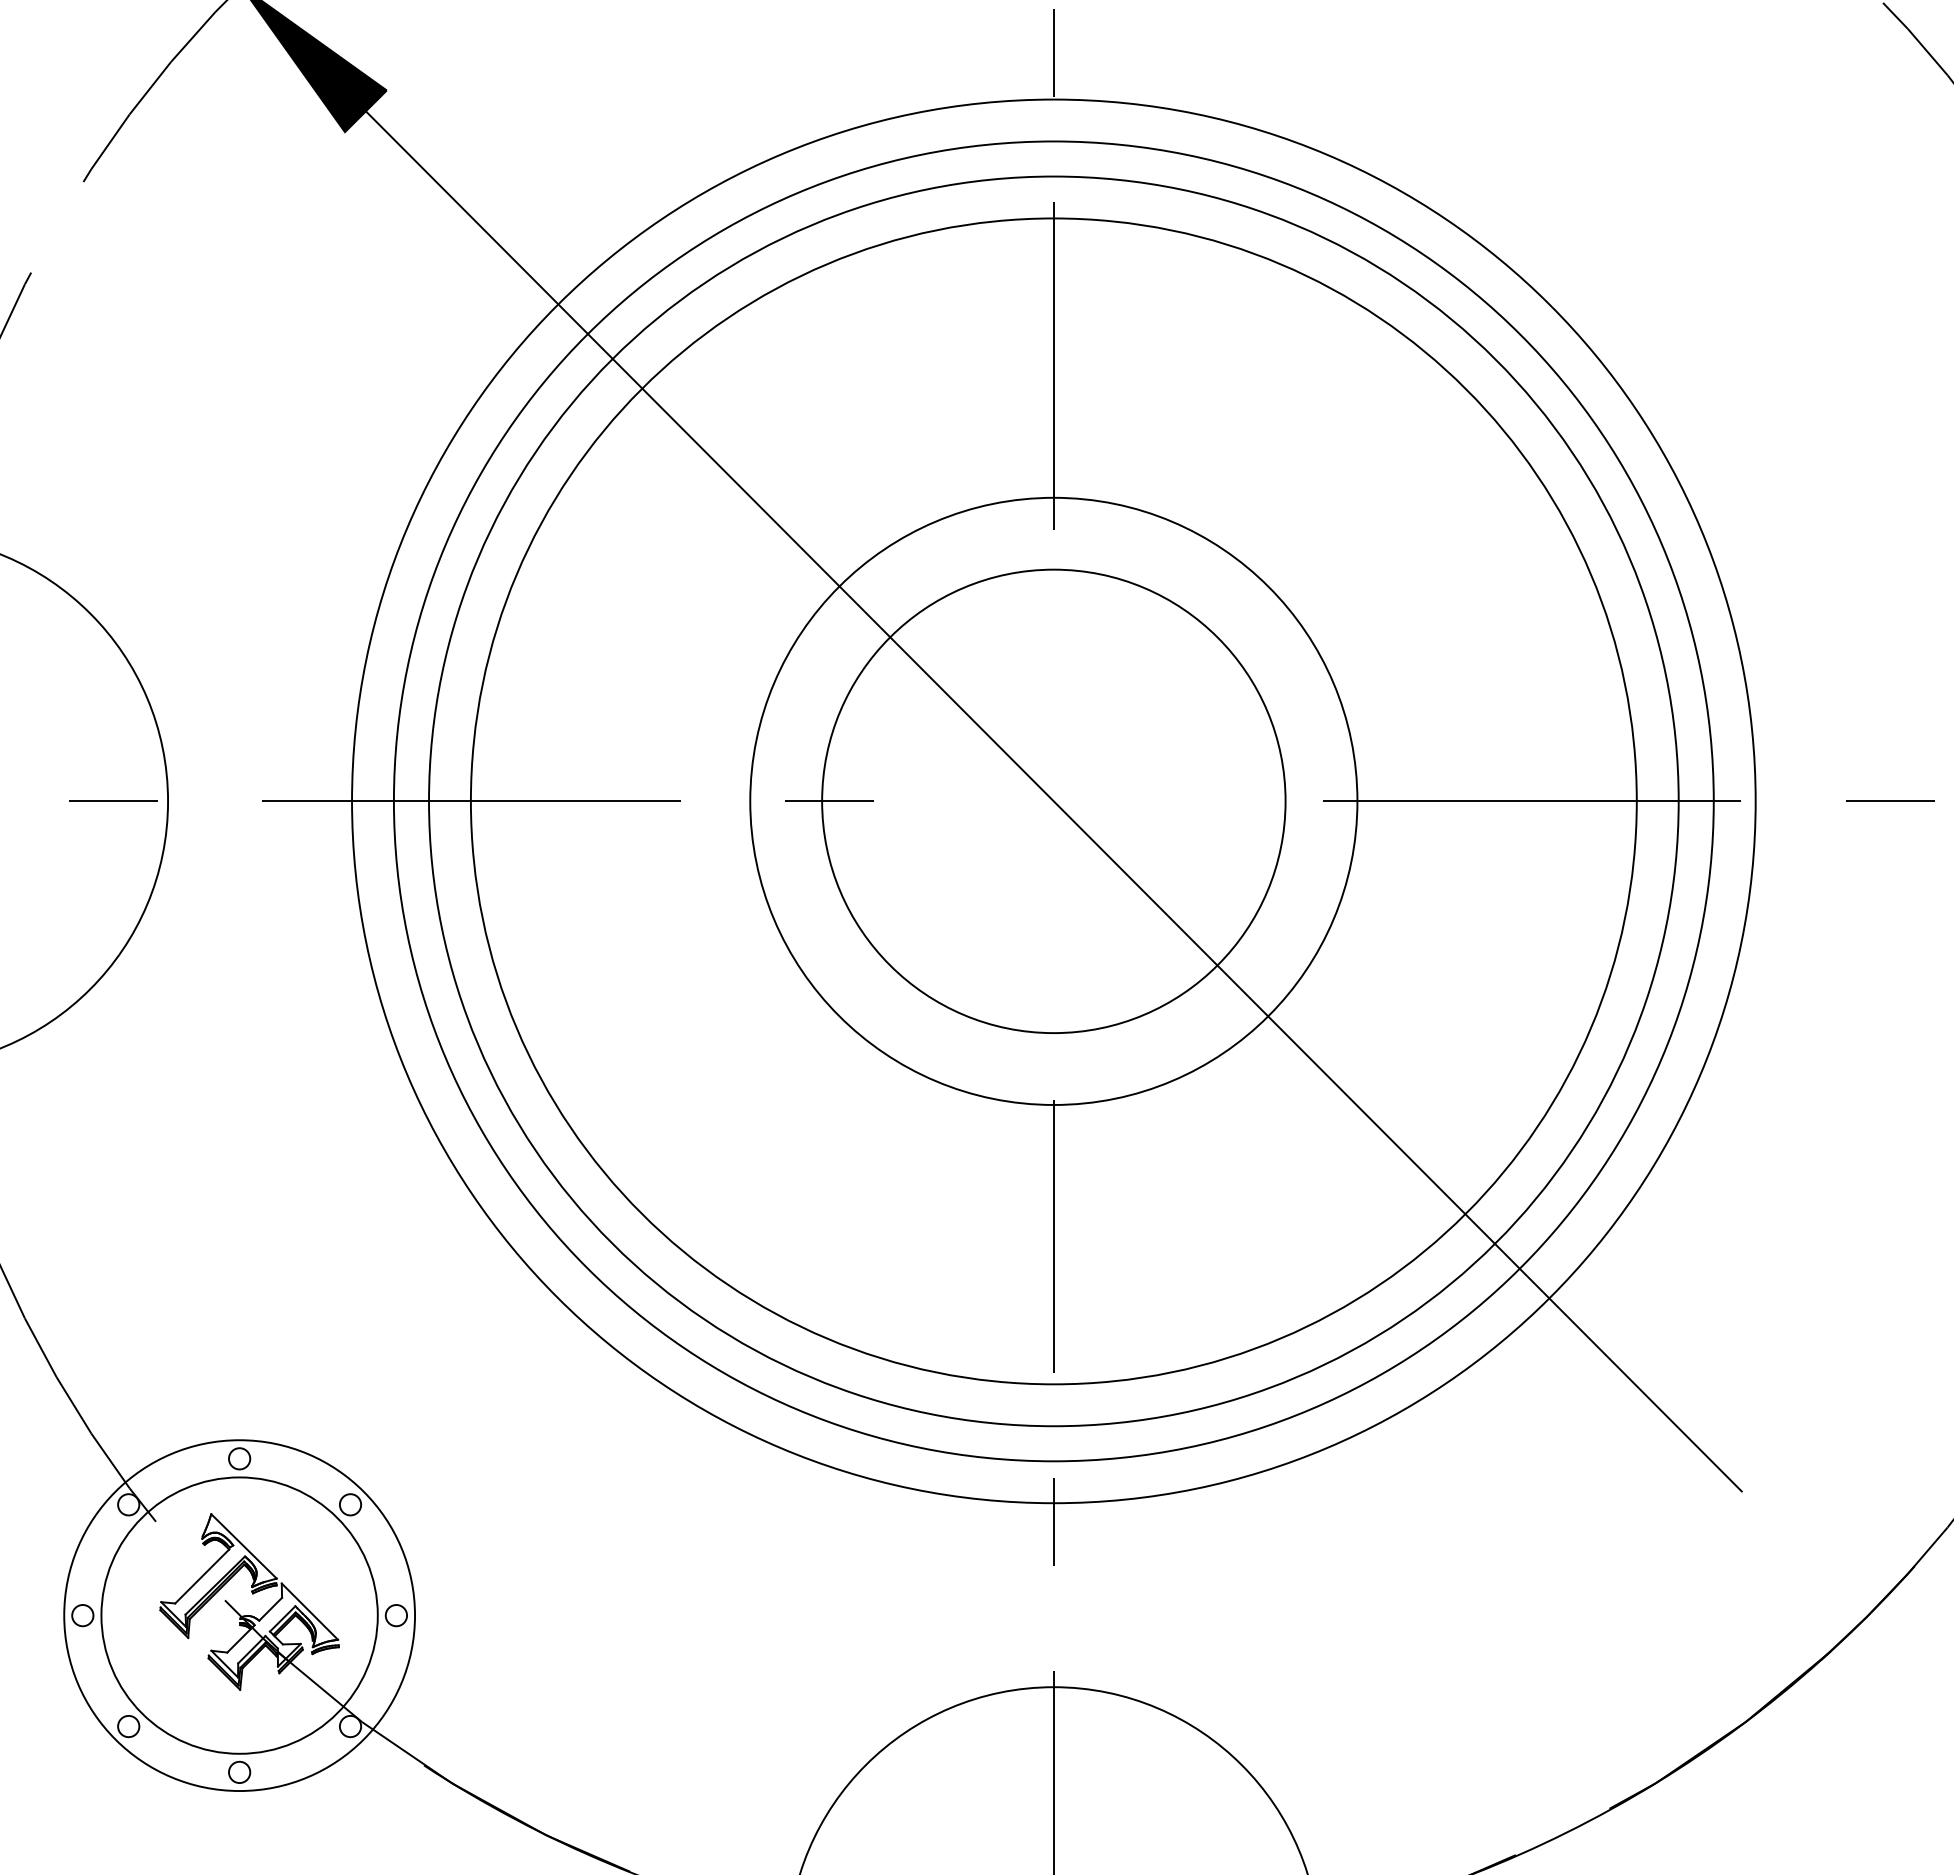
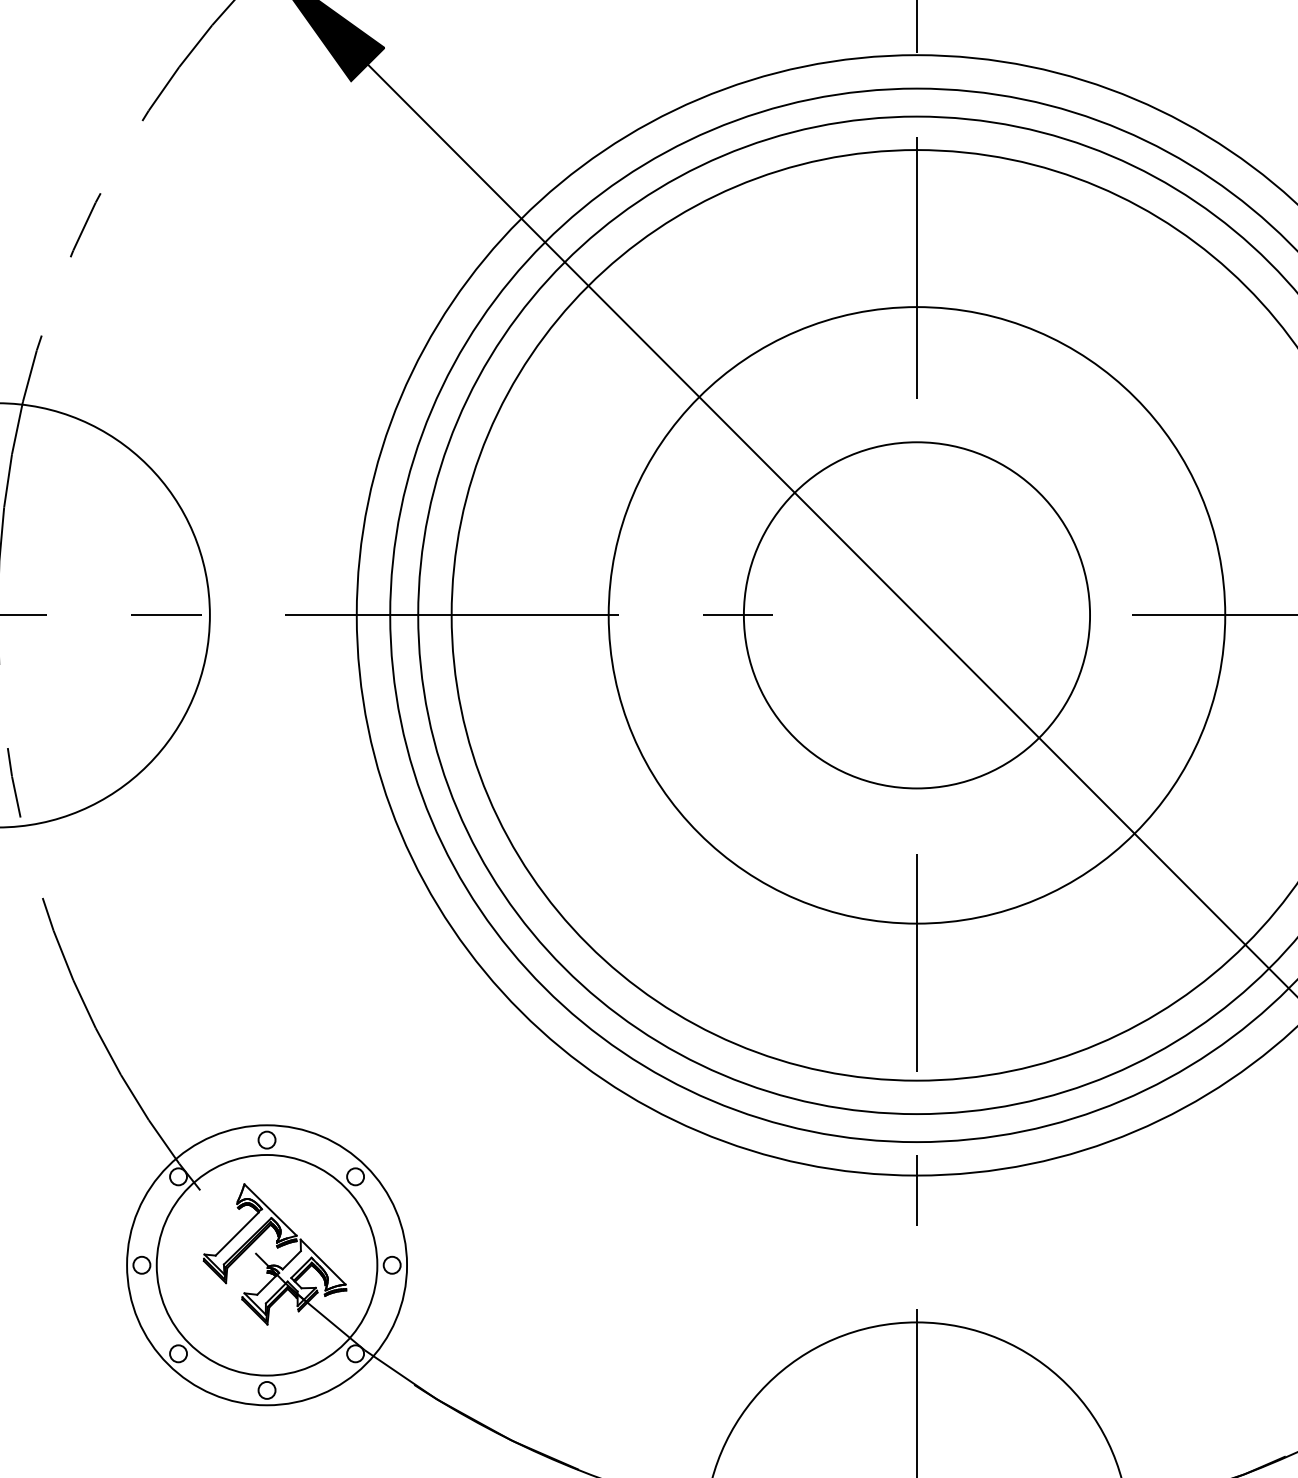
circle: (1053, 801) -> (916, 615), size x0.71
circle: (1053, 801) -> (916, 615), size x1.67

